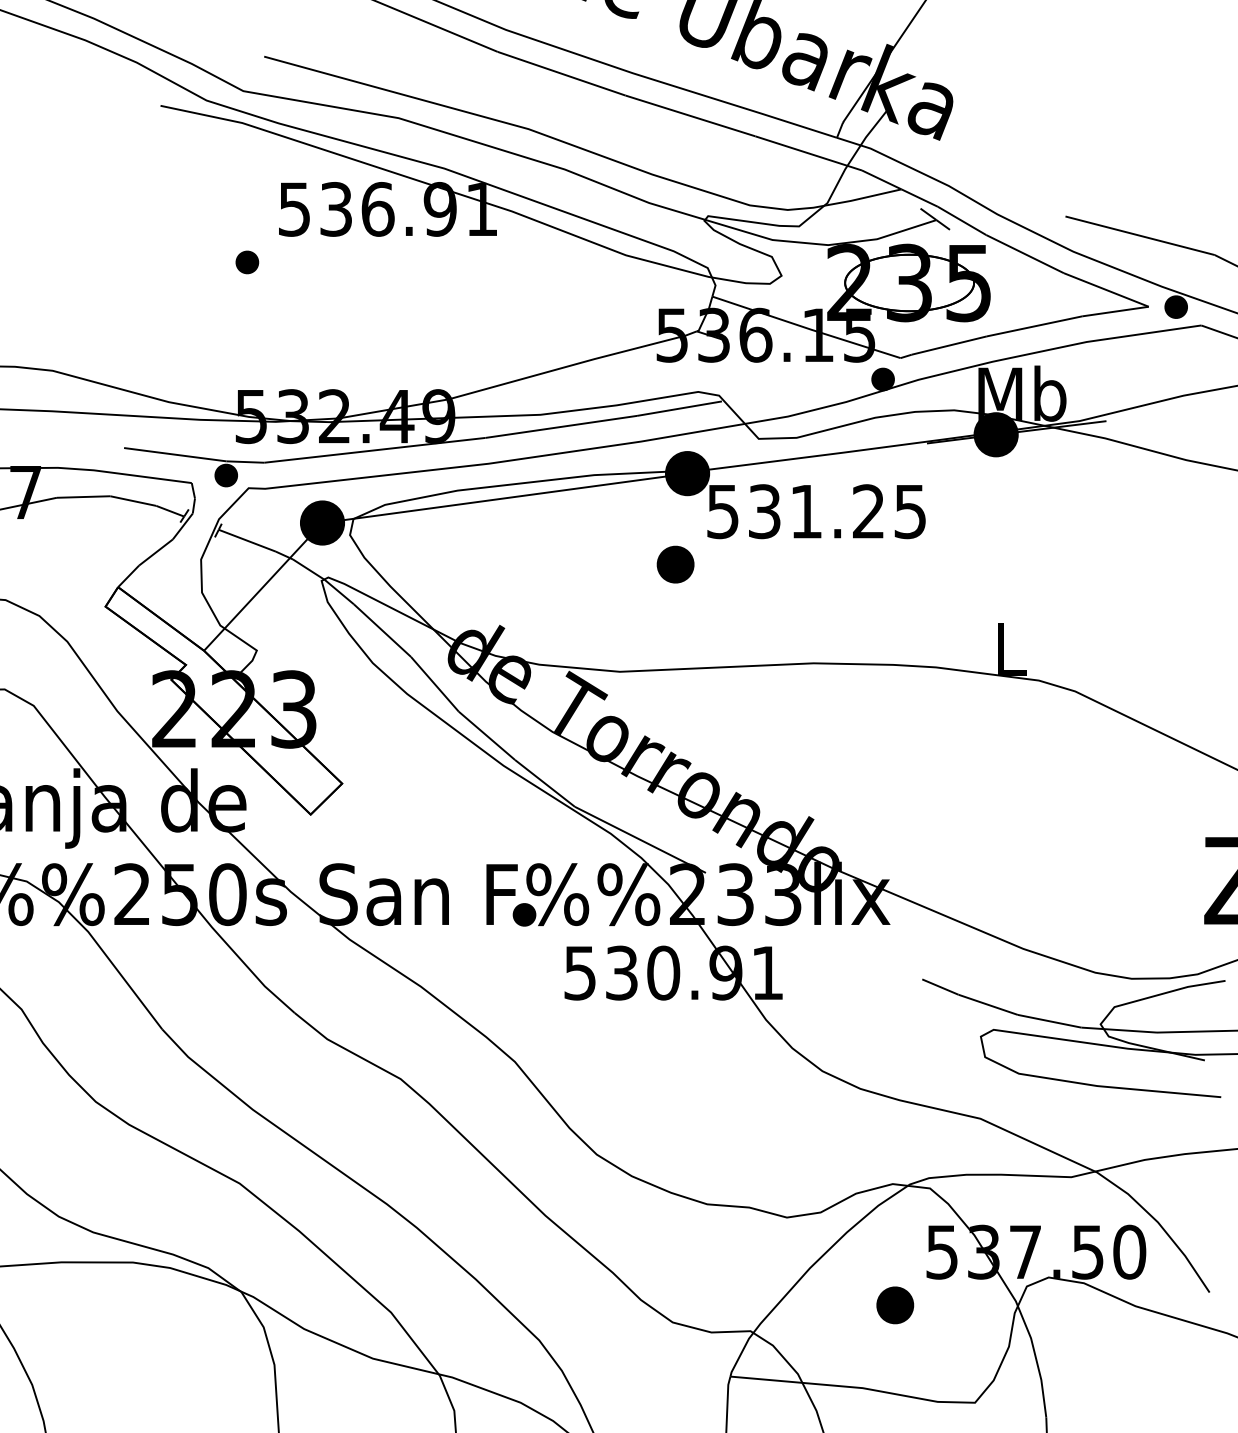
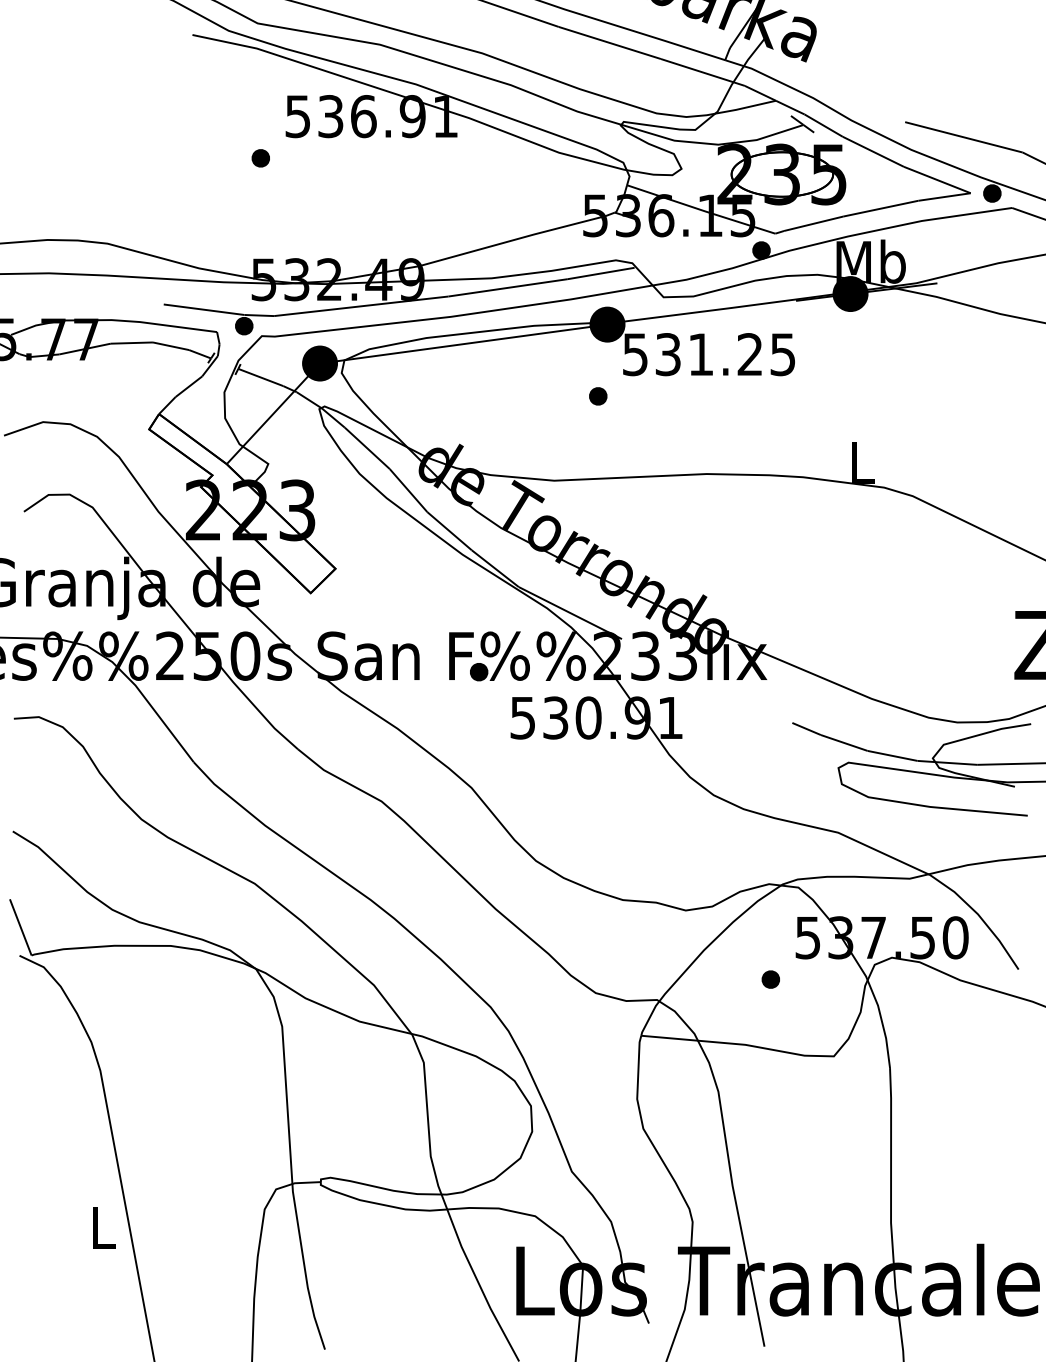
part: (676, 564) -> (598, 396), size x0.62
part: (894, 1305) -> (770, 979), size x0.62

